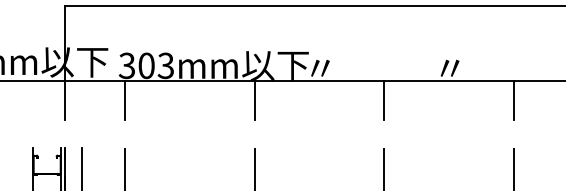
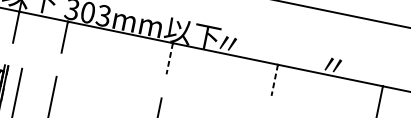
line: (254, 101) -> (169, 59), solid -> dashed
line: (384, 101) -> (274, 81), solid -> dashed

